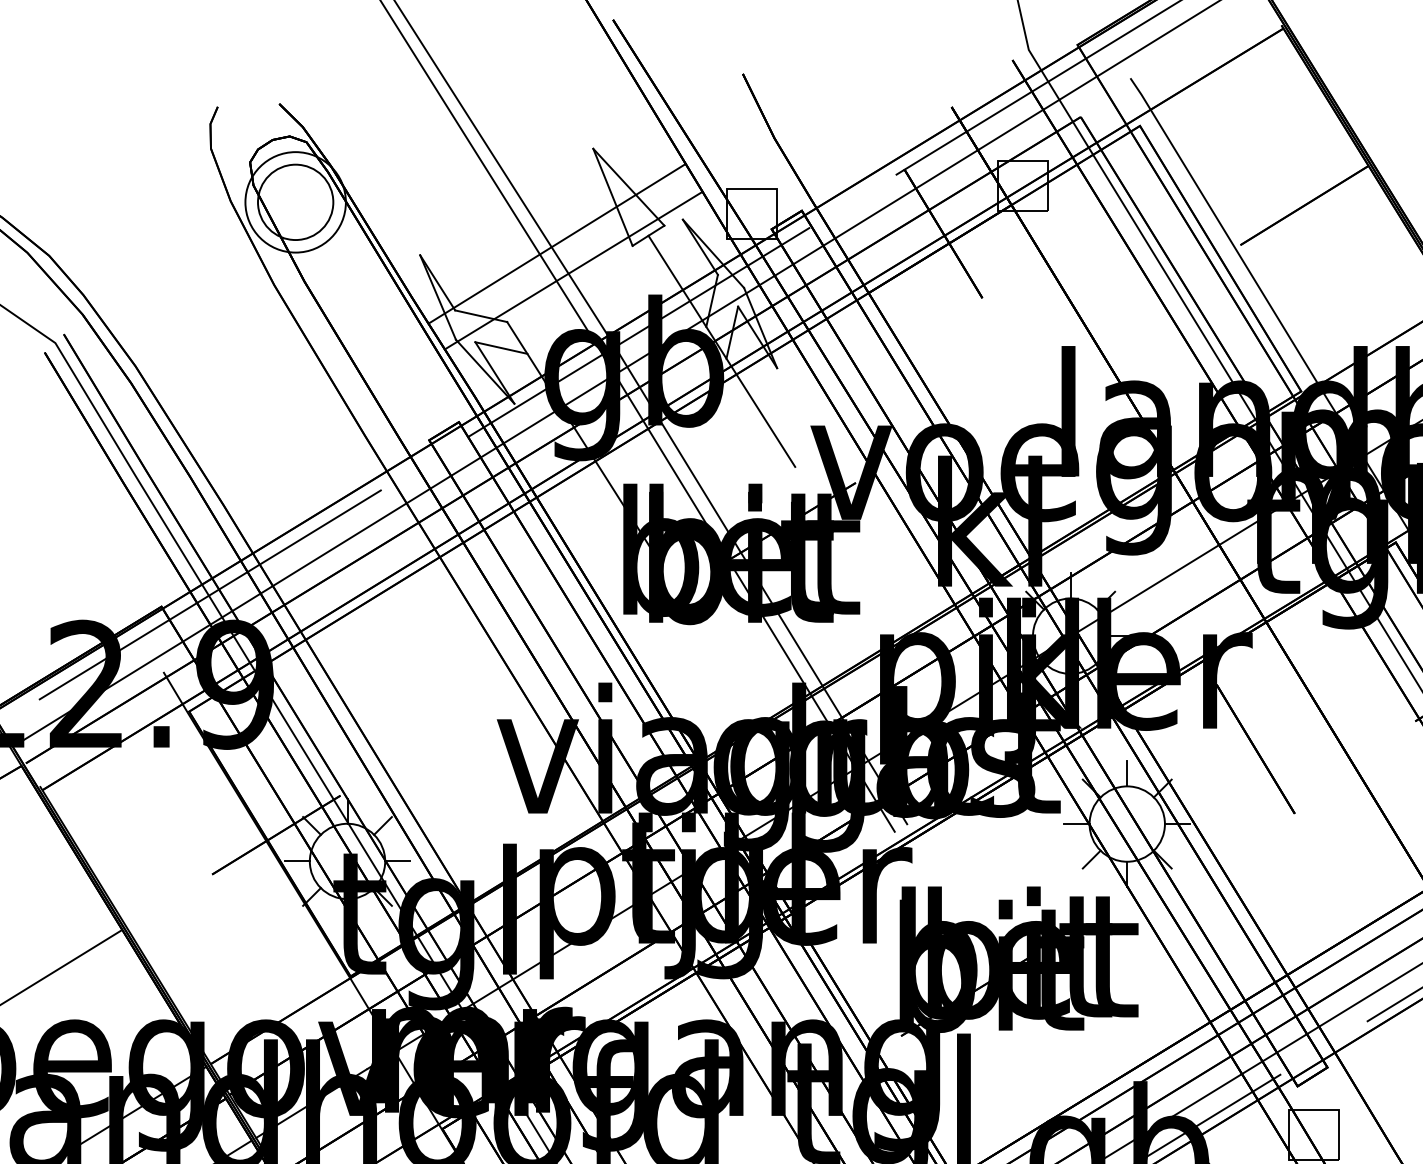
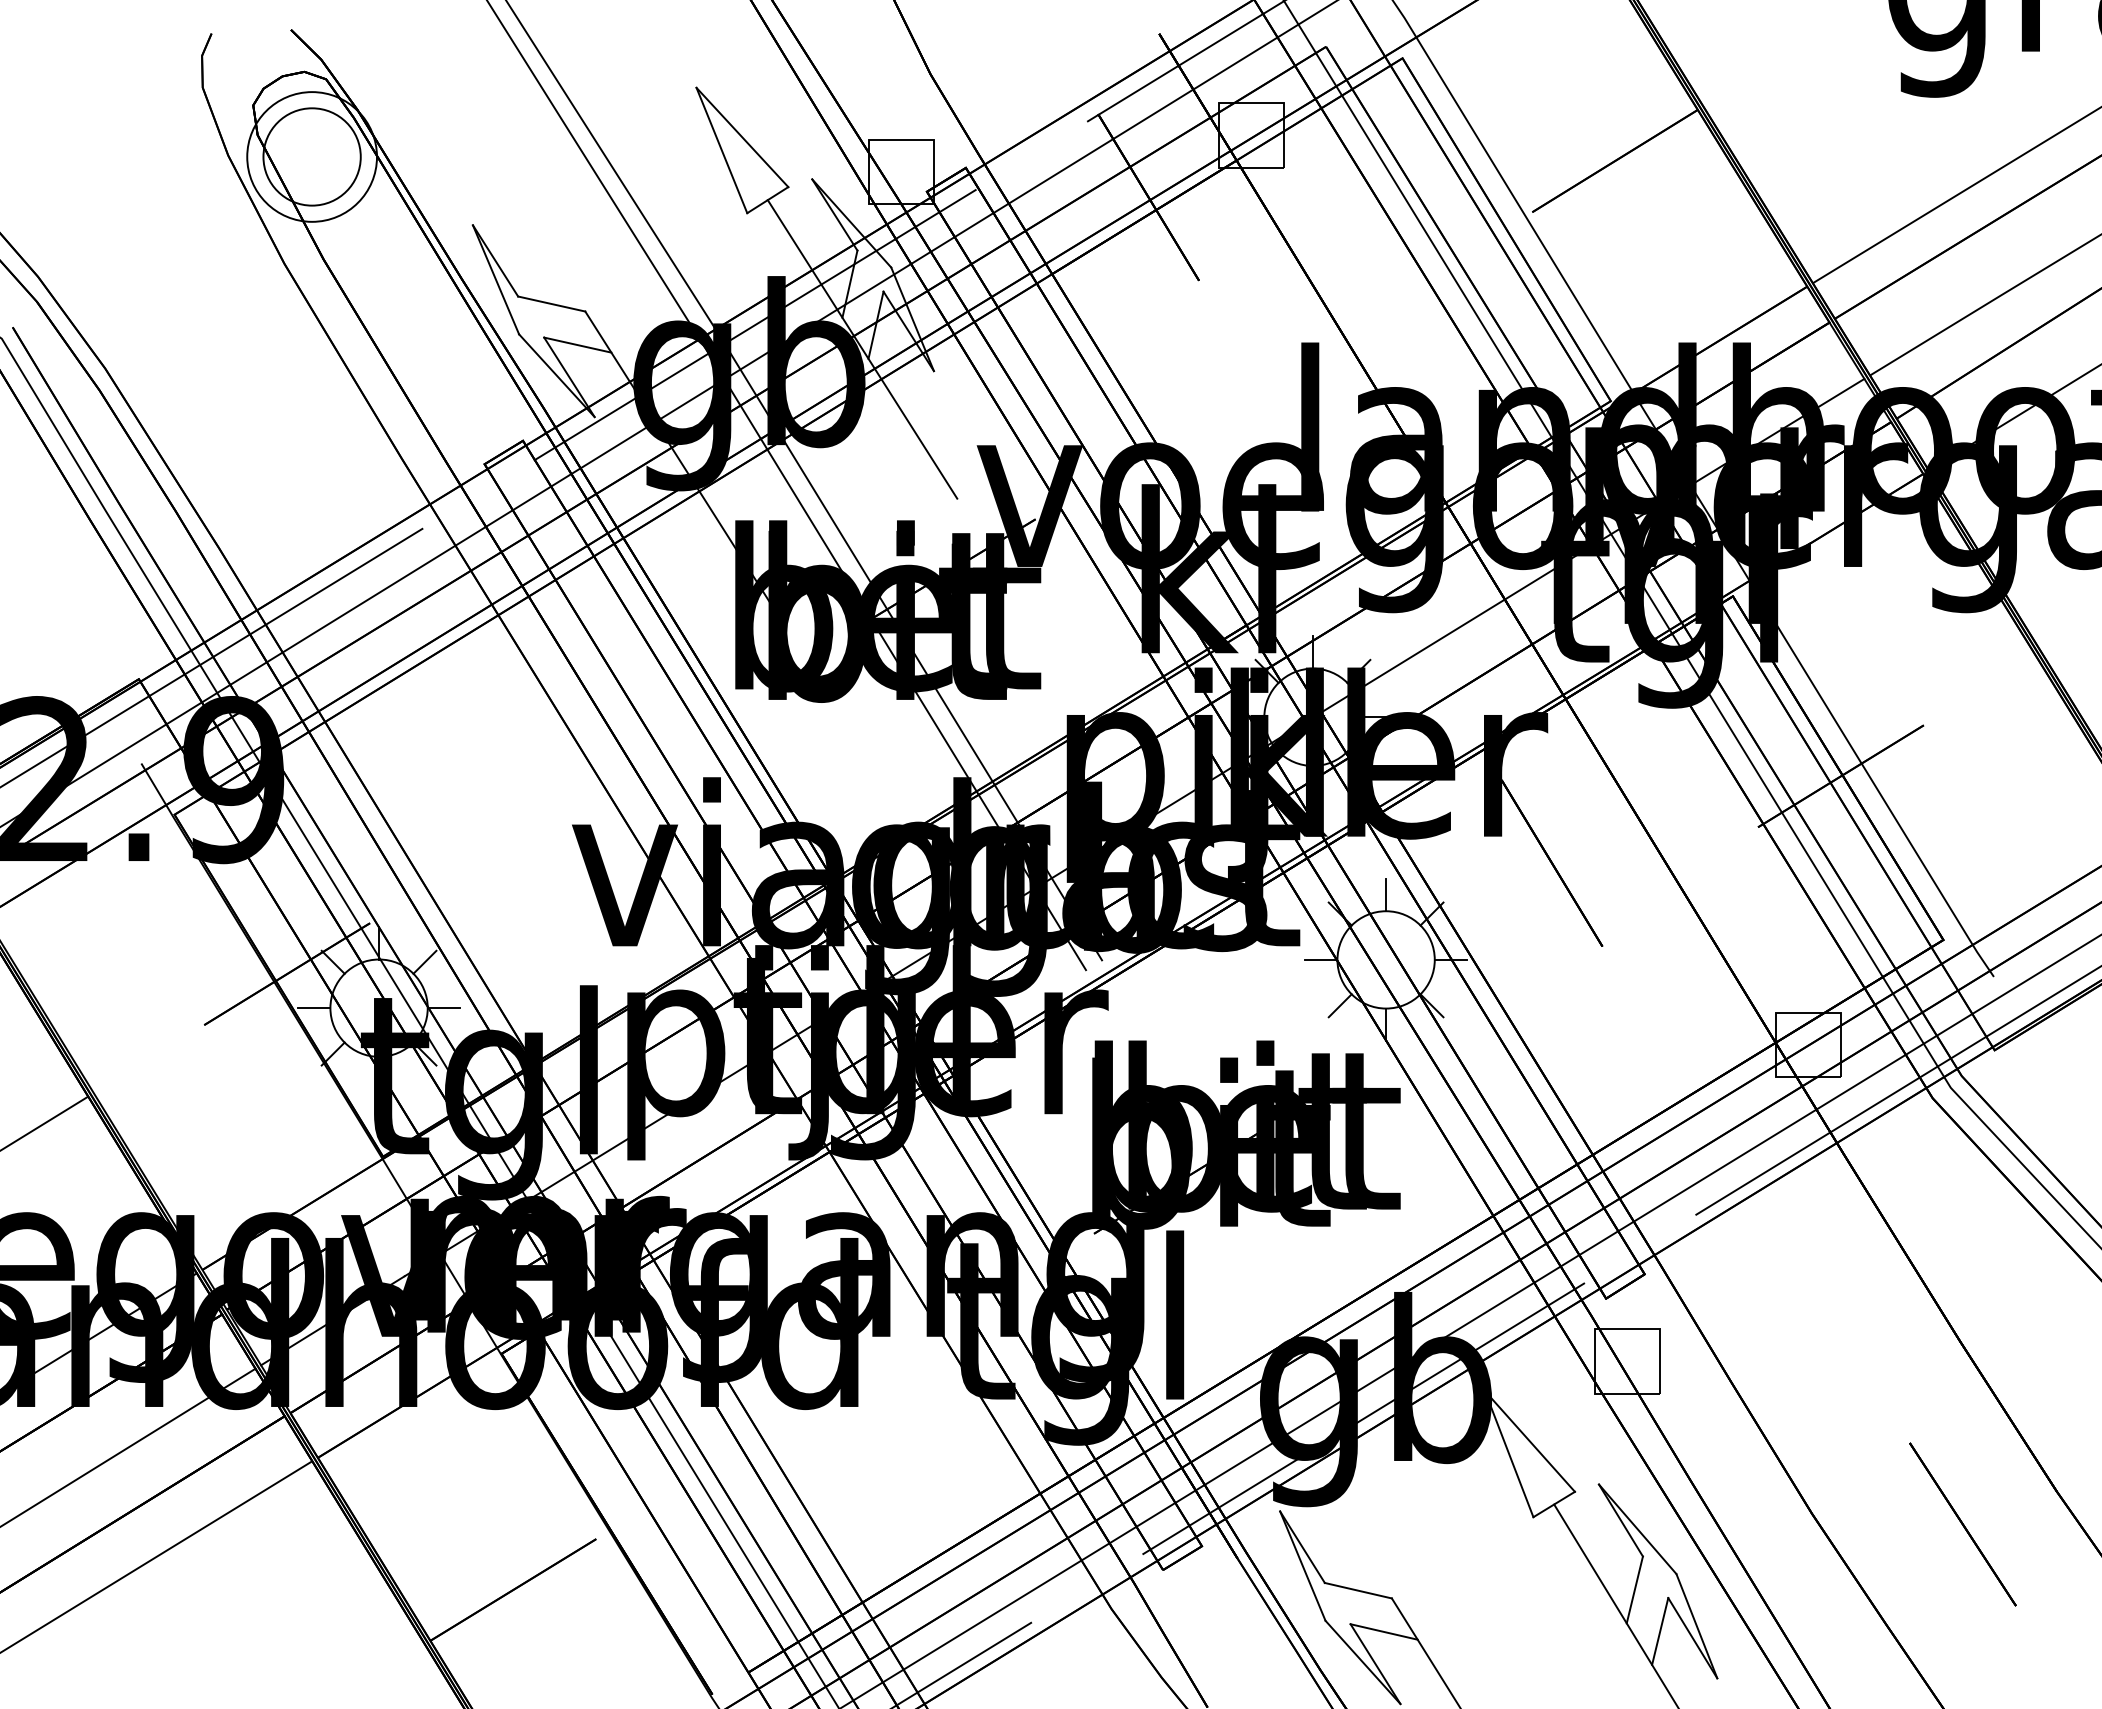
line: (556, 243) -> (649, 210), removed
line: (573, 270) -> (670, 244), removed

